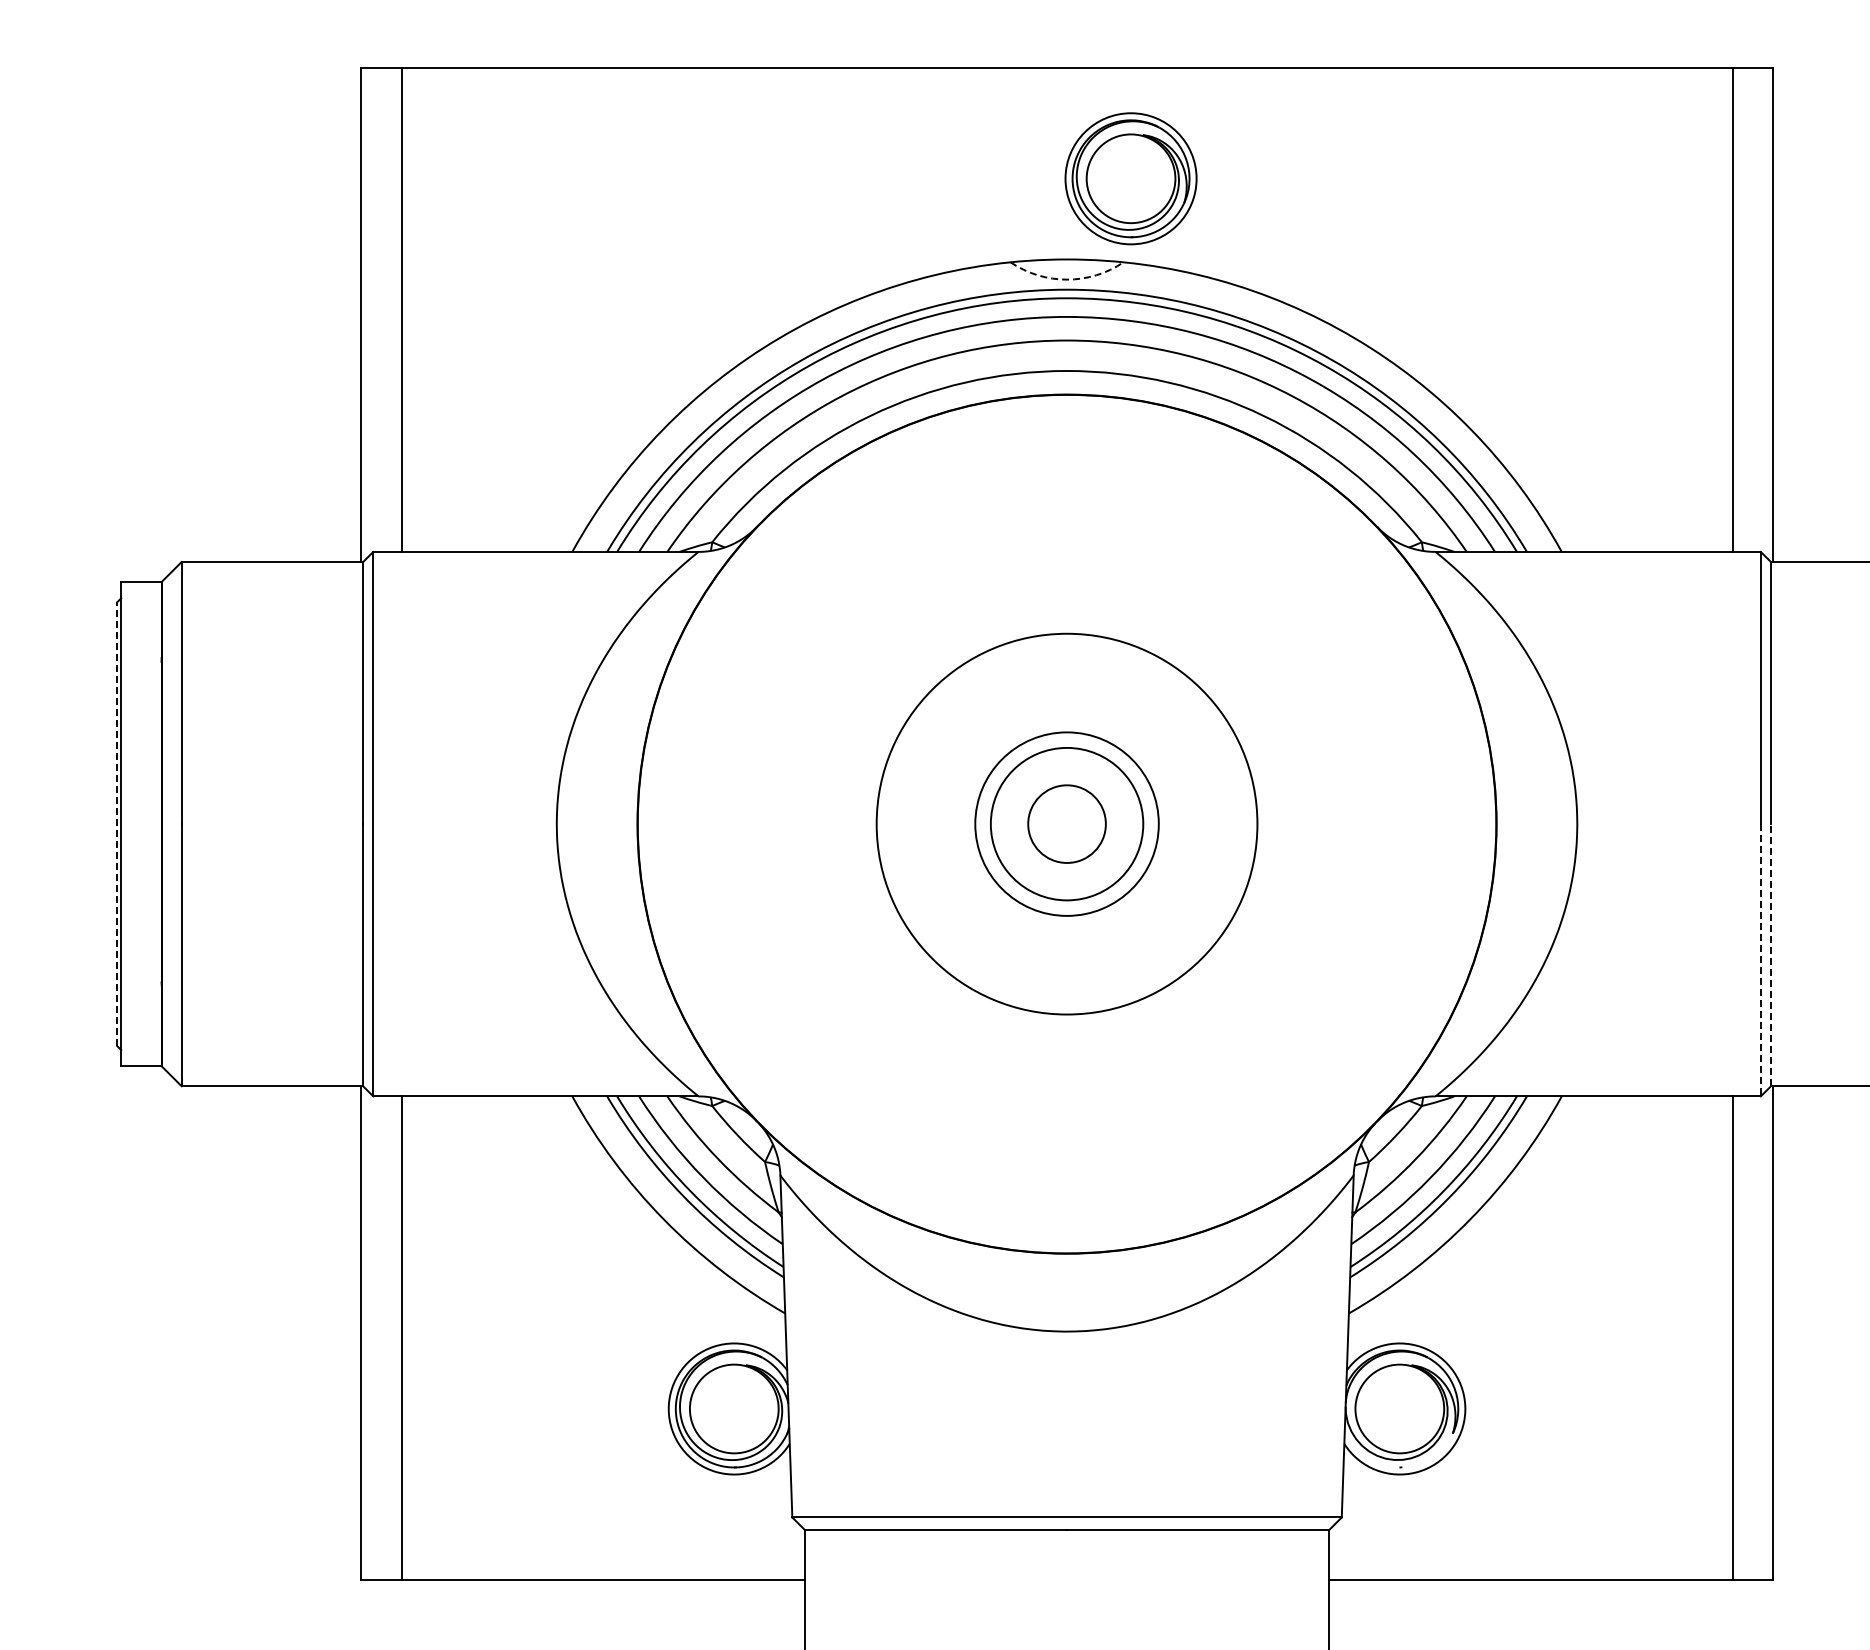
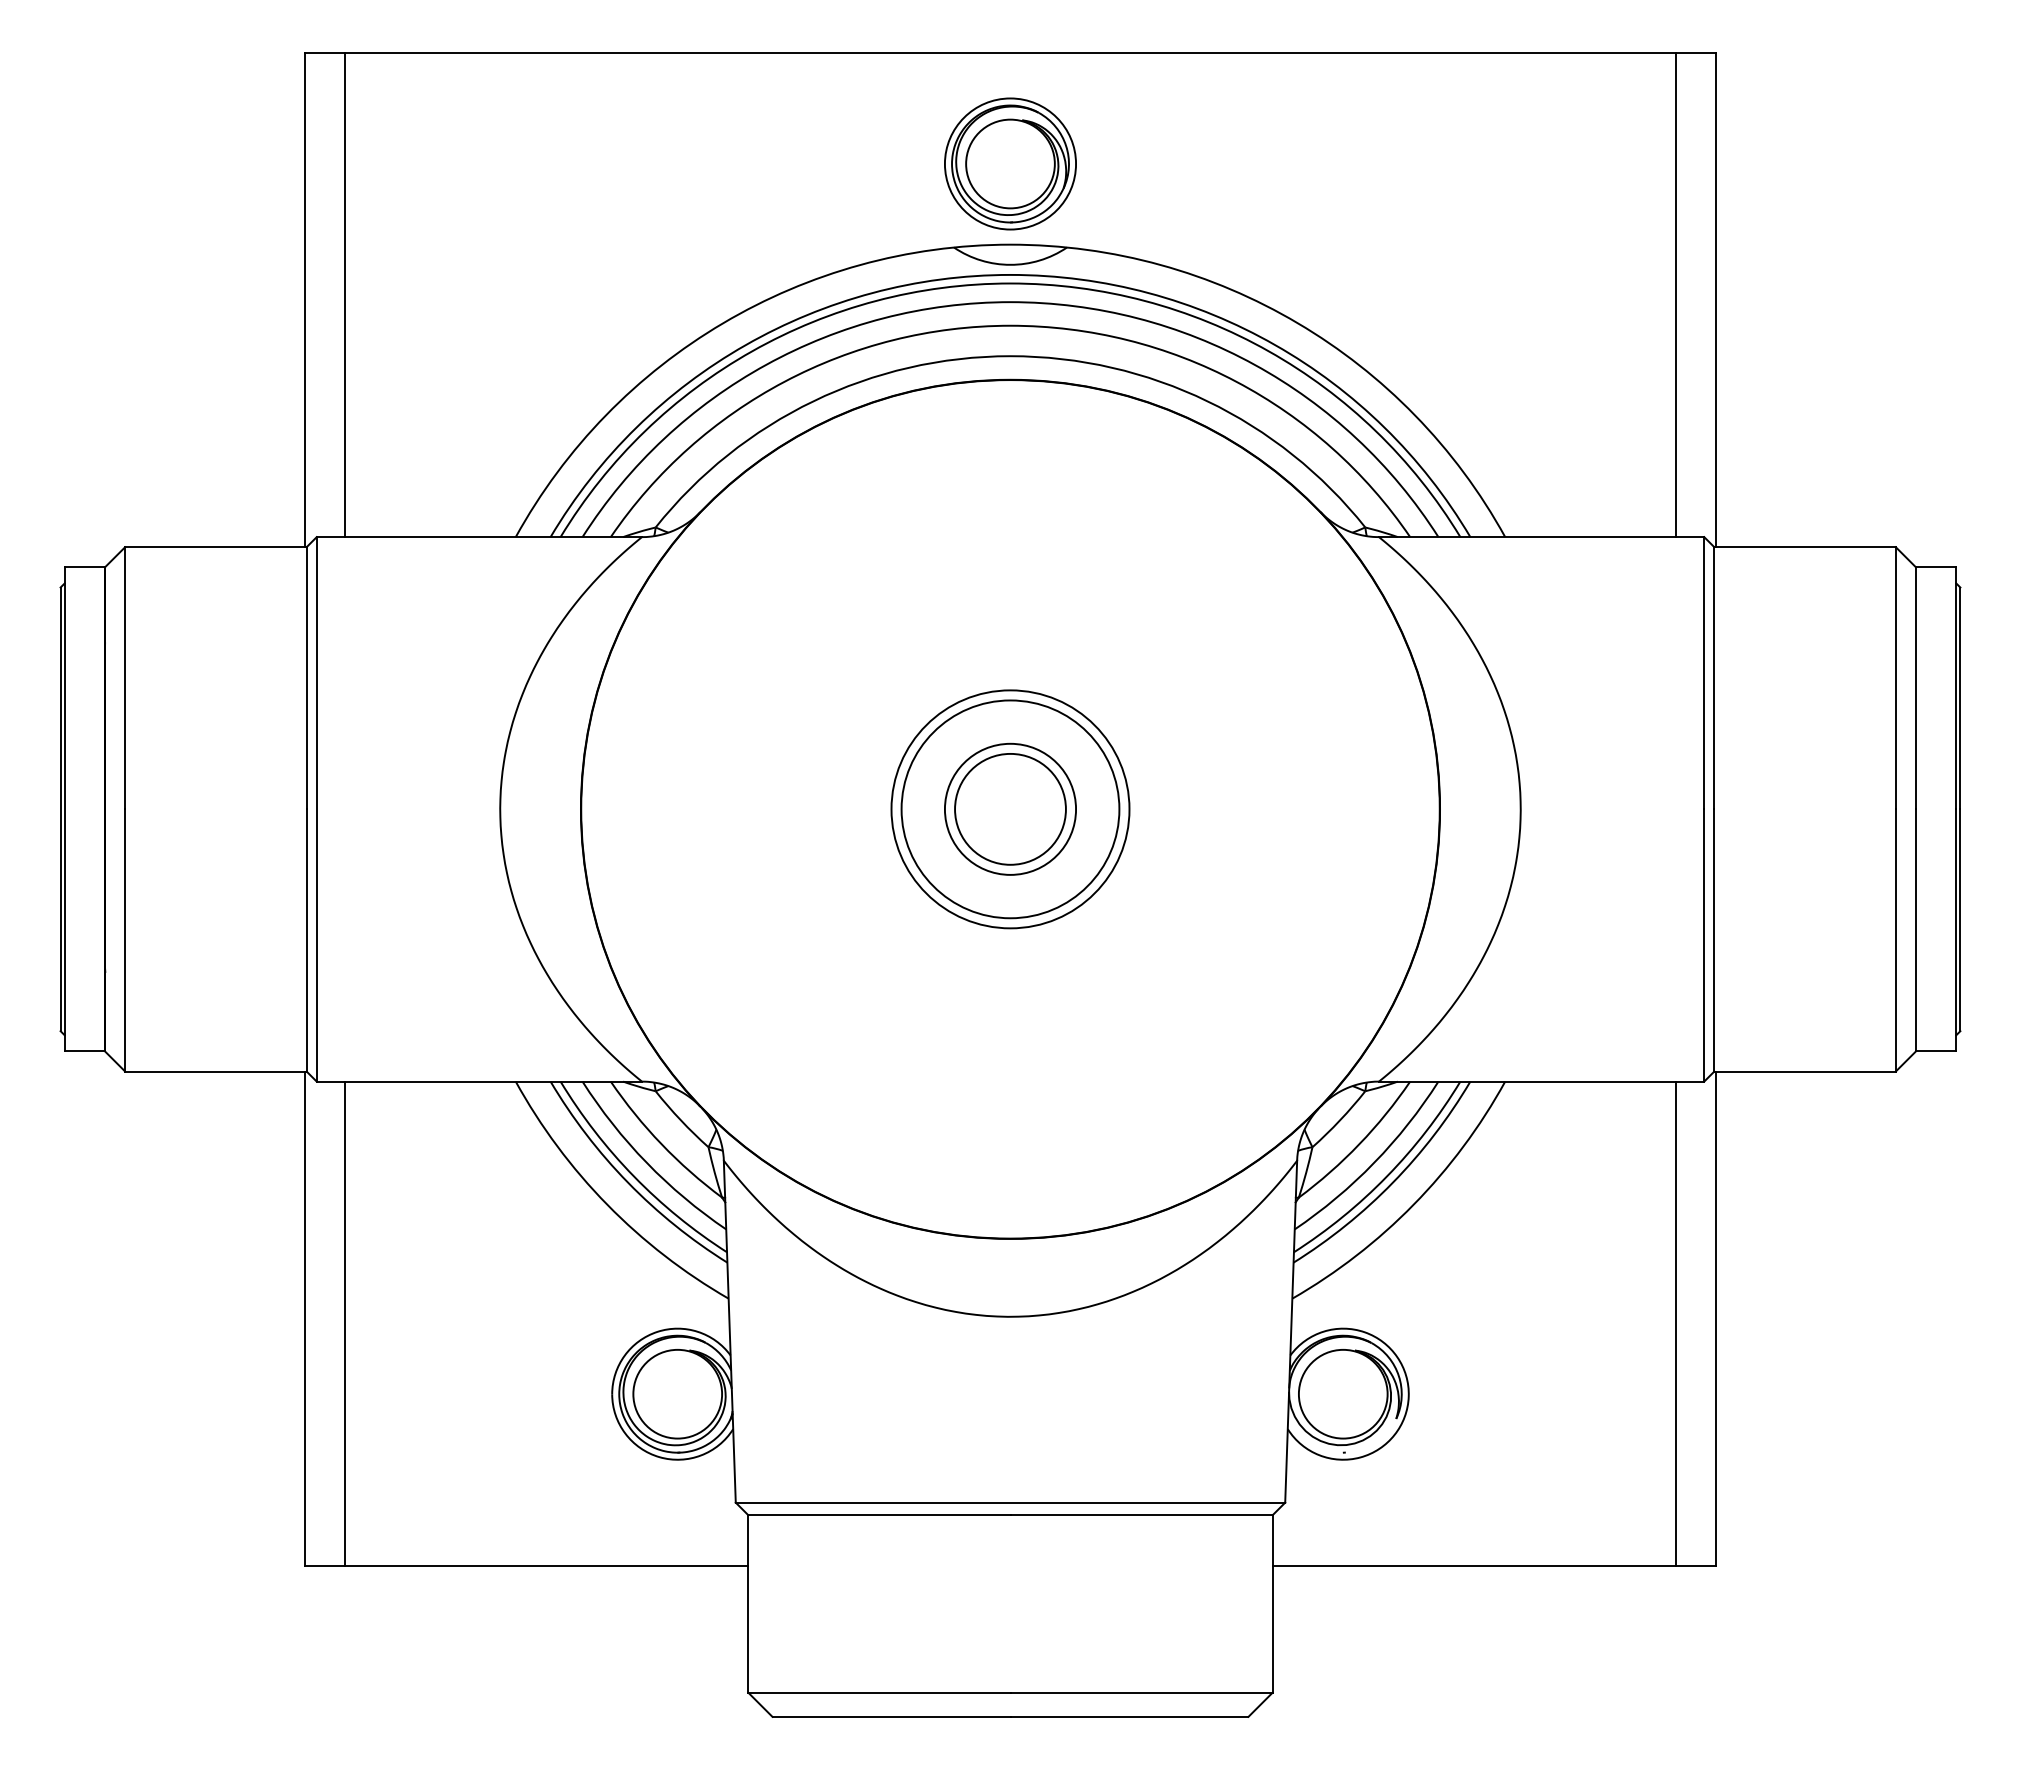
part: (1131, 178) -> (1010, 163), moved
arc: (1067, 279) -> (1010, 264), dashed -> solid
circle: (1067, 823) -> (1010, 808), size x0.71
circle: (1067, 823) -> (1010, 808), size x1.43
line: (117, 824) -> (60, 809), dashed -> solid
circle: (1067, 824) -> (1010, 809), size x0.62
circle: (1067, 824) -> (1010, 809), size x1.43
line: (1771, 954) -> (1714, 939), dashed -> solid
line: (1761, 960) -> (1704, 945), dashed -> solid

